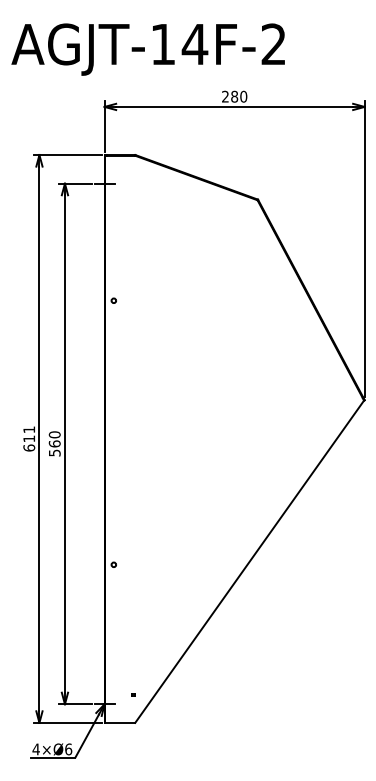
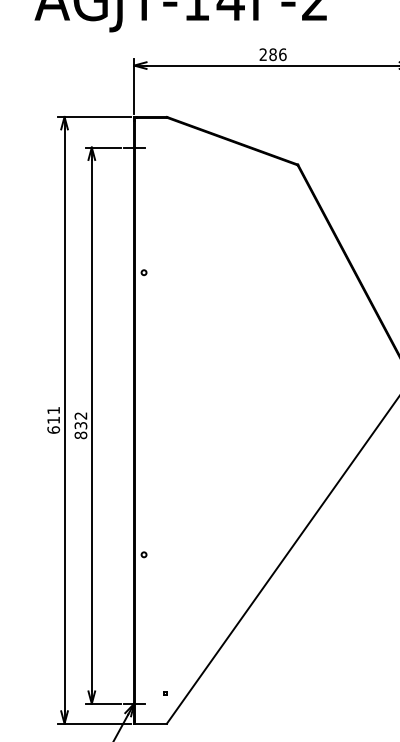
text: (243, 96) -> (282, 54), 280 -> 286
text: (54, 443) -> (80, 425), 560 -> 832

